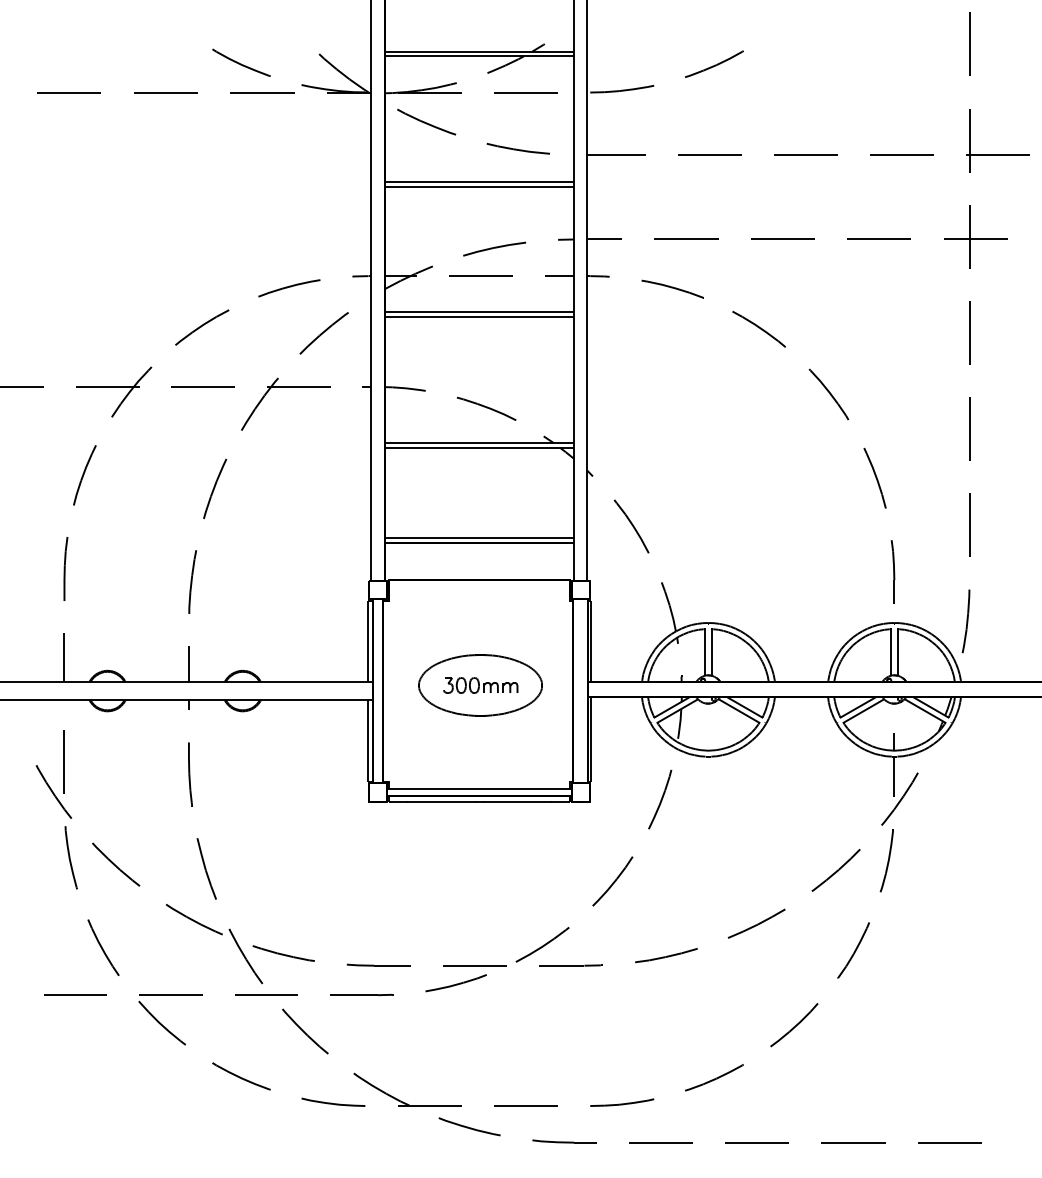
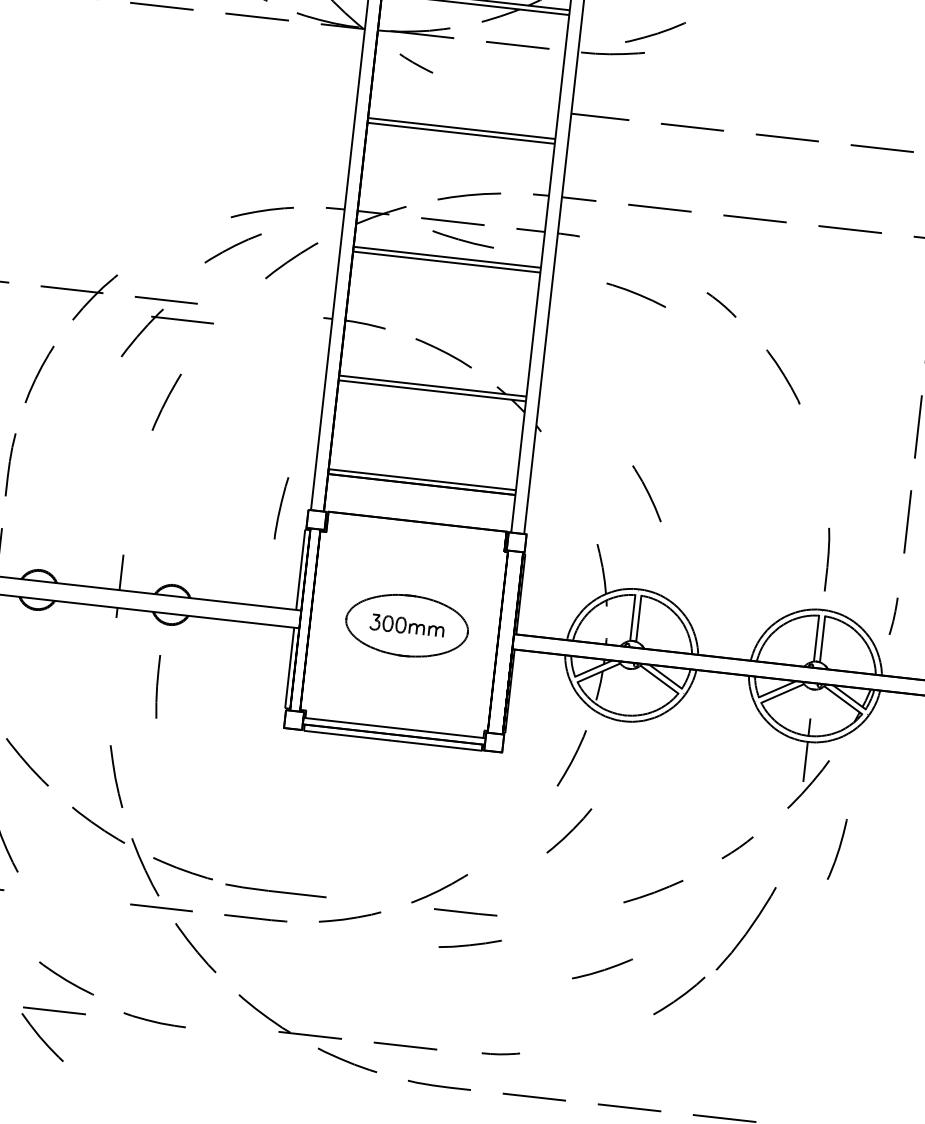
part: (714, 63) -> (655, 31), moved
part: (426, 121) -> (416, 62), size x0.6
part: (517, 148) -> (462, 239), moved
part: (672, 288) -> (636, 294), moved
part: (202, 327) -> (233, 248), moved
part: (758, 329) -> (720, 305), size x0.6
part: (285, 387) -> (169, 319), moved
part: (874, 478) -> (819, 465), removed
part: (631, 526) -> (646, 493), moved
part: (192, 581) -> (281, 507), moved
part: (965, 621) -> (893, 616), size x0.6
part: (190, 774) -> (158, 686), moved
part: (886, 860) -> (836, 848), moved
part: (835, 870) -> (737, 847), size x0.6
part: (612, 881) -> (569, 830), moved
part: (853, 950) -> (746, 928), size x1.6
part: (666, 955) -> (470, 943), moved
part: (378, 964) -> (275, 889), size x1.6
line: (474, 965) -> (370, 901), removed
part: (166, 1027) -> (46, 1042), moved
part: (241, 1076) -> (66, 978), moved
part: (714, 1077) -> (602, 968), moved
part: (333, 1101) -> (154, 1019), moved
part: (622, 1102) -> (501, 1053), size x0.6

